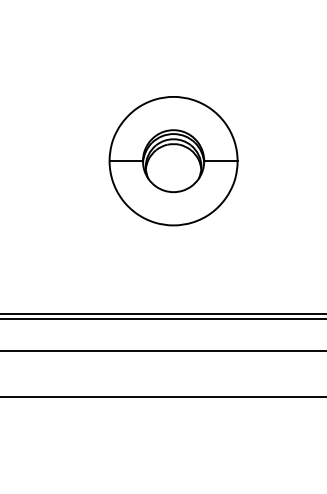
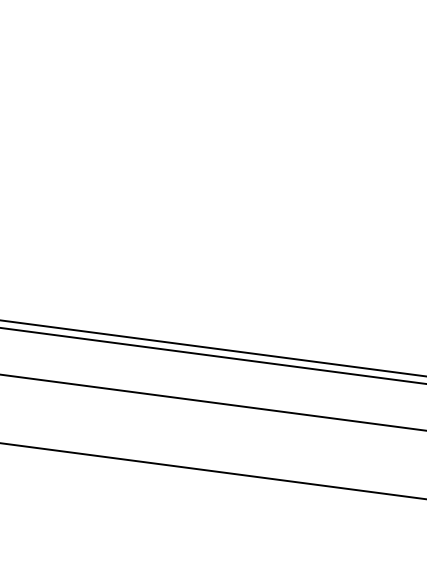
part: (173, 161) -> (217, 124), removed

